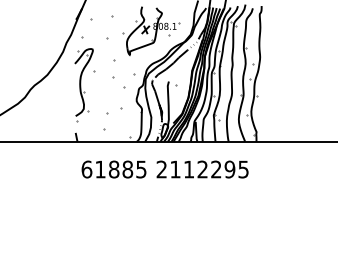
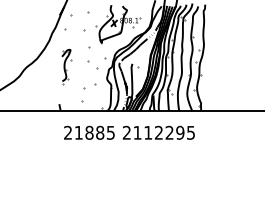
part: (84, 84) -> (66, 66), size x0.6
text: (87, 169) -> (68, 132), 61885 -> 21885

